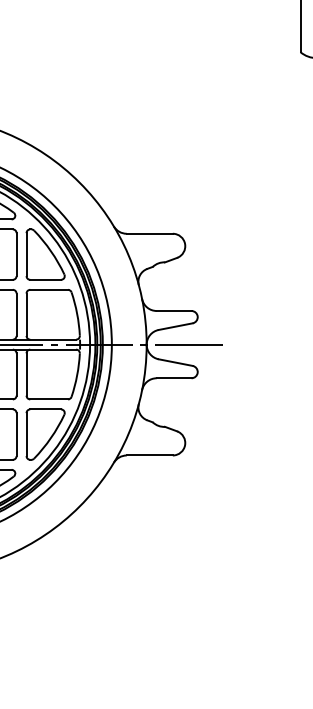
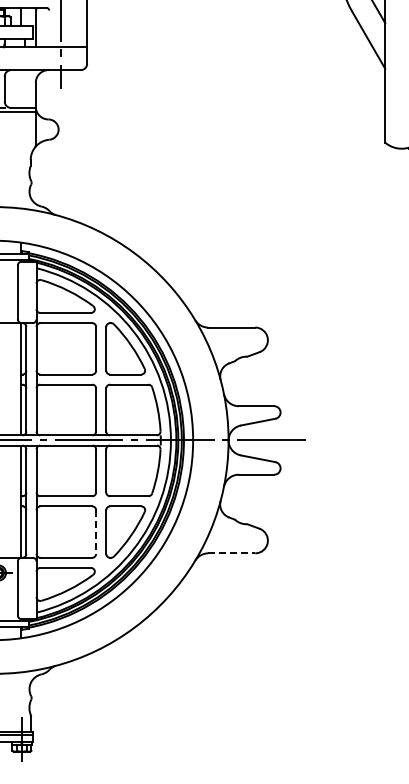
line: (16, 435) -> (96, 532), solid -> dashed
line: (150, 455) -> (232, 553), solid -> dashed

